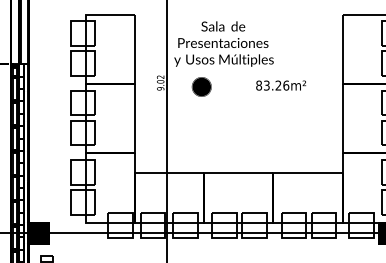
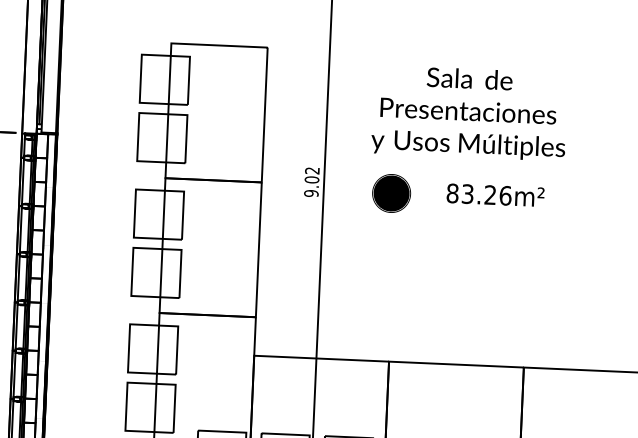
text: (223, 43) -> (468, 111), moved
text: (281, 85) -> (496, 195), moved

